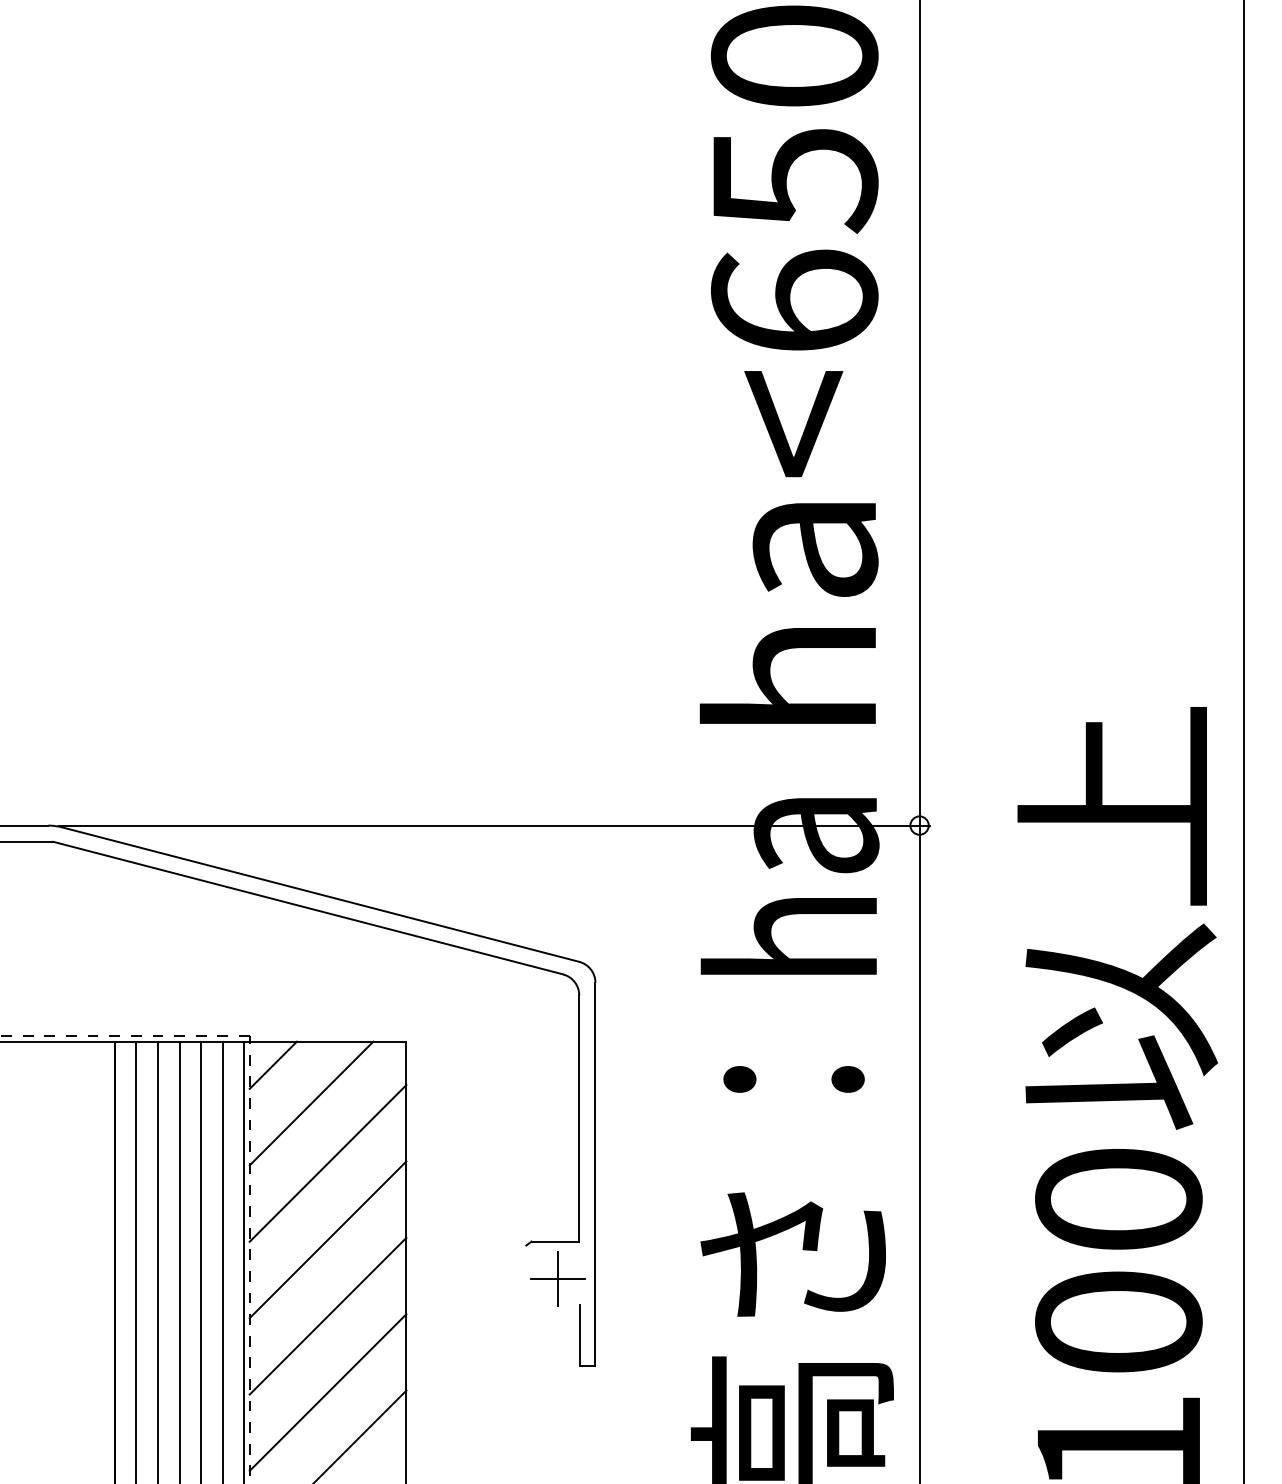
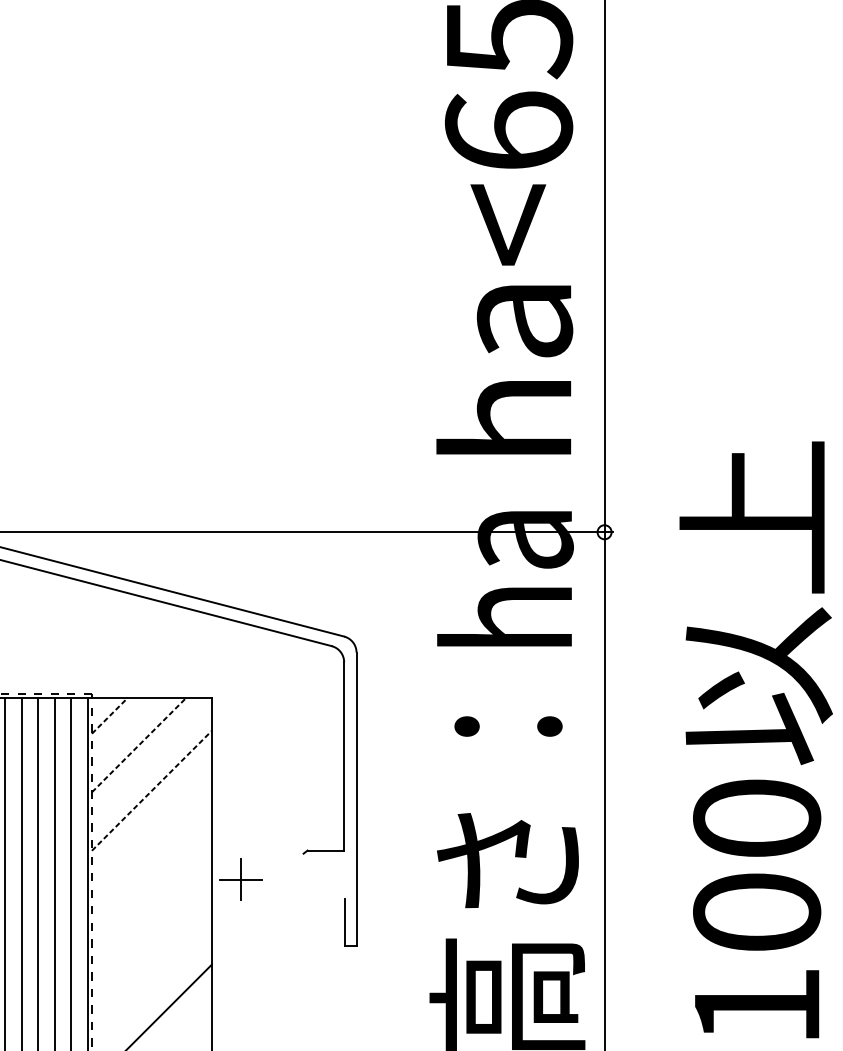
line: (273, 1064) -> (110, 715), solid -> dashed
line: (311, 1103) -> (139, 744), solid -> dashed
line: (328, 1163) -> (152, 790), solid -> dashed
line: (327, 1239) -> (151, 849), removed
part: (557, 1278) -> (241, 878), moved
line: (327, 1315) -> (151, 907), removed
line: (327, 1392) -> (151, 966), removed

